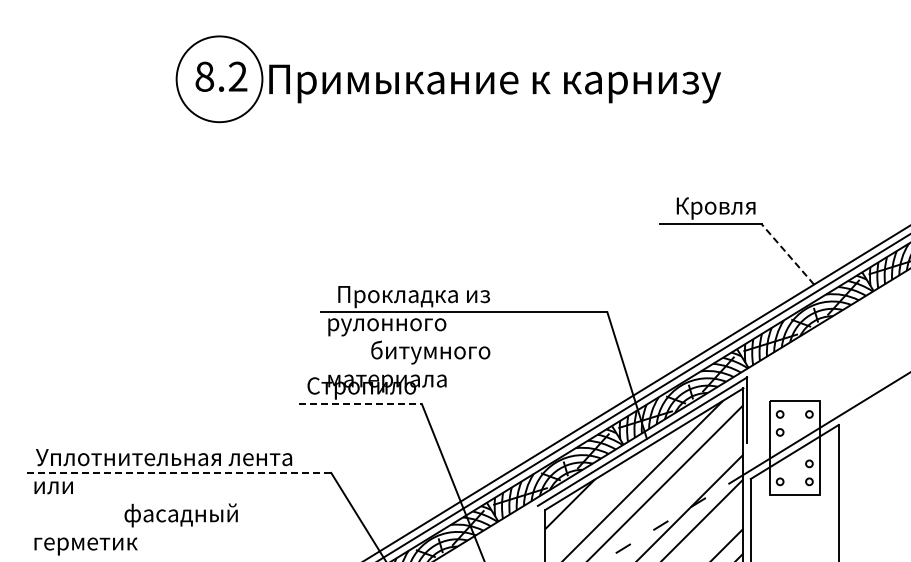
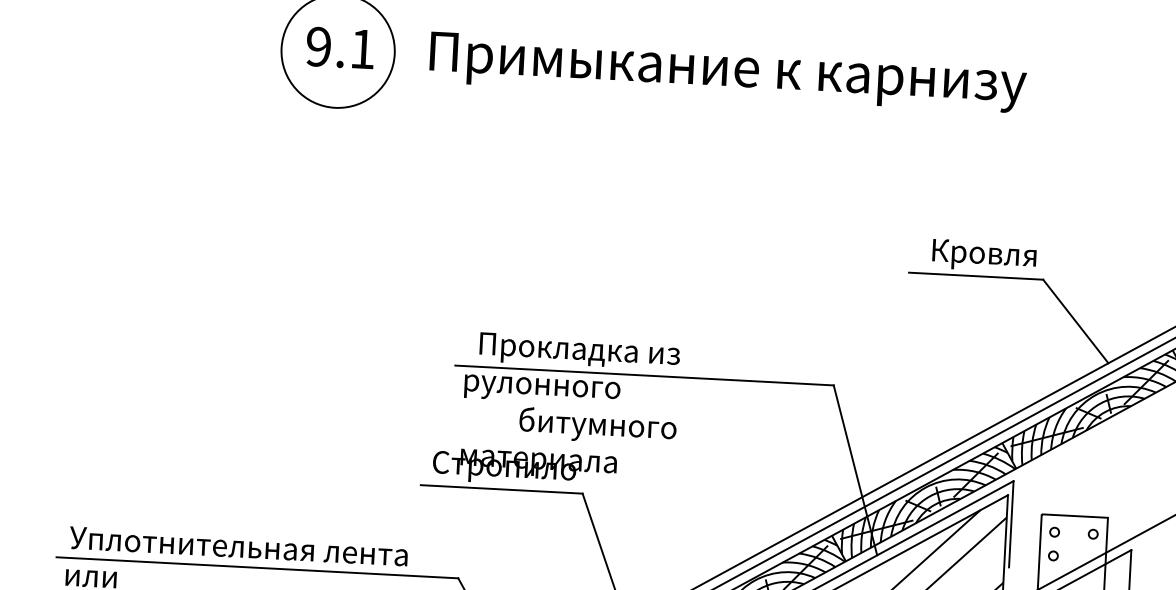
text: (221, 76) -> (340, 47), 8.2 -> 9.1
text: (494, 83) -> (727, 71), moved
line: (787, 253) -> (1075, 320), dashed -> solid
line: (361, 403) -> (503, 488), dashed -> solid
line: (178, 472) -> (256, 567), dashed -> solid

